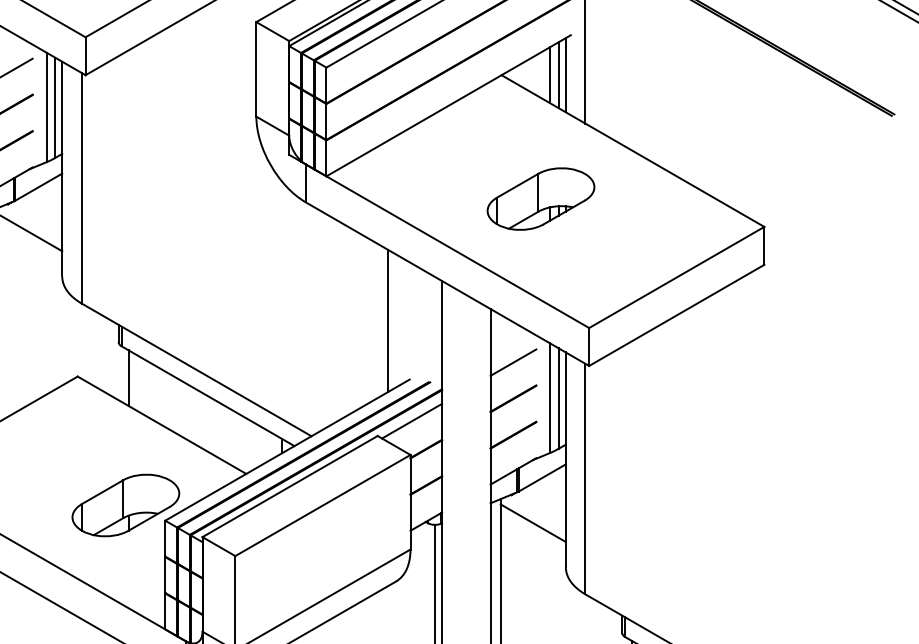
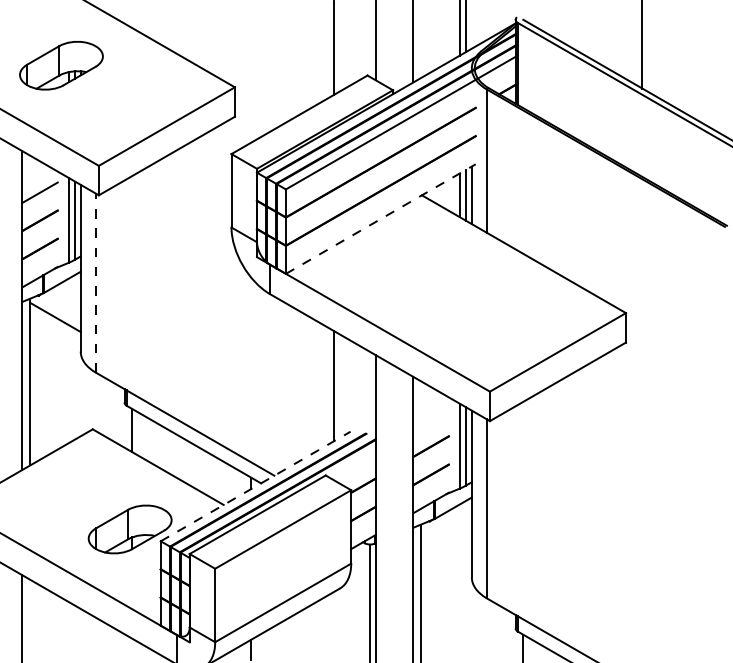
line: (448, 106) -> (380, 219), solid -> dashed
line: (81, 188) -> (95, 283), solid -> dashed
part: (540, 199) -> (452, 291), removed
line: (512, 362) -> (430, 418), removed
line: (412, 420) -> (352, 463), removed
line: (287, 450) -> (255, 486), solid -> dashed
line: (533, 522) -> (446, 542), removed

